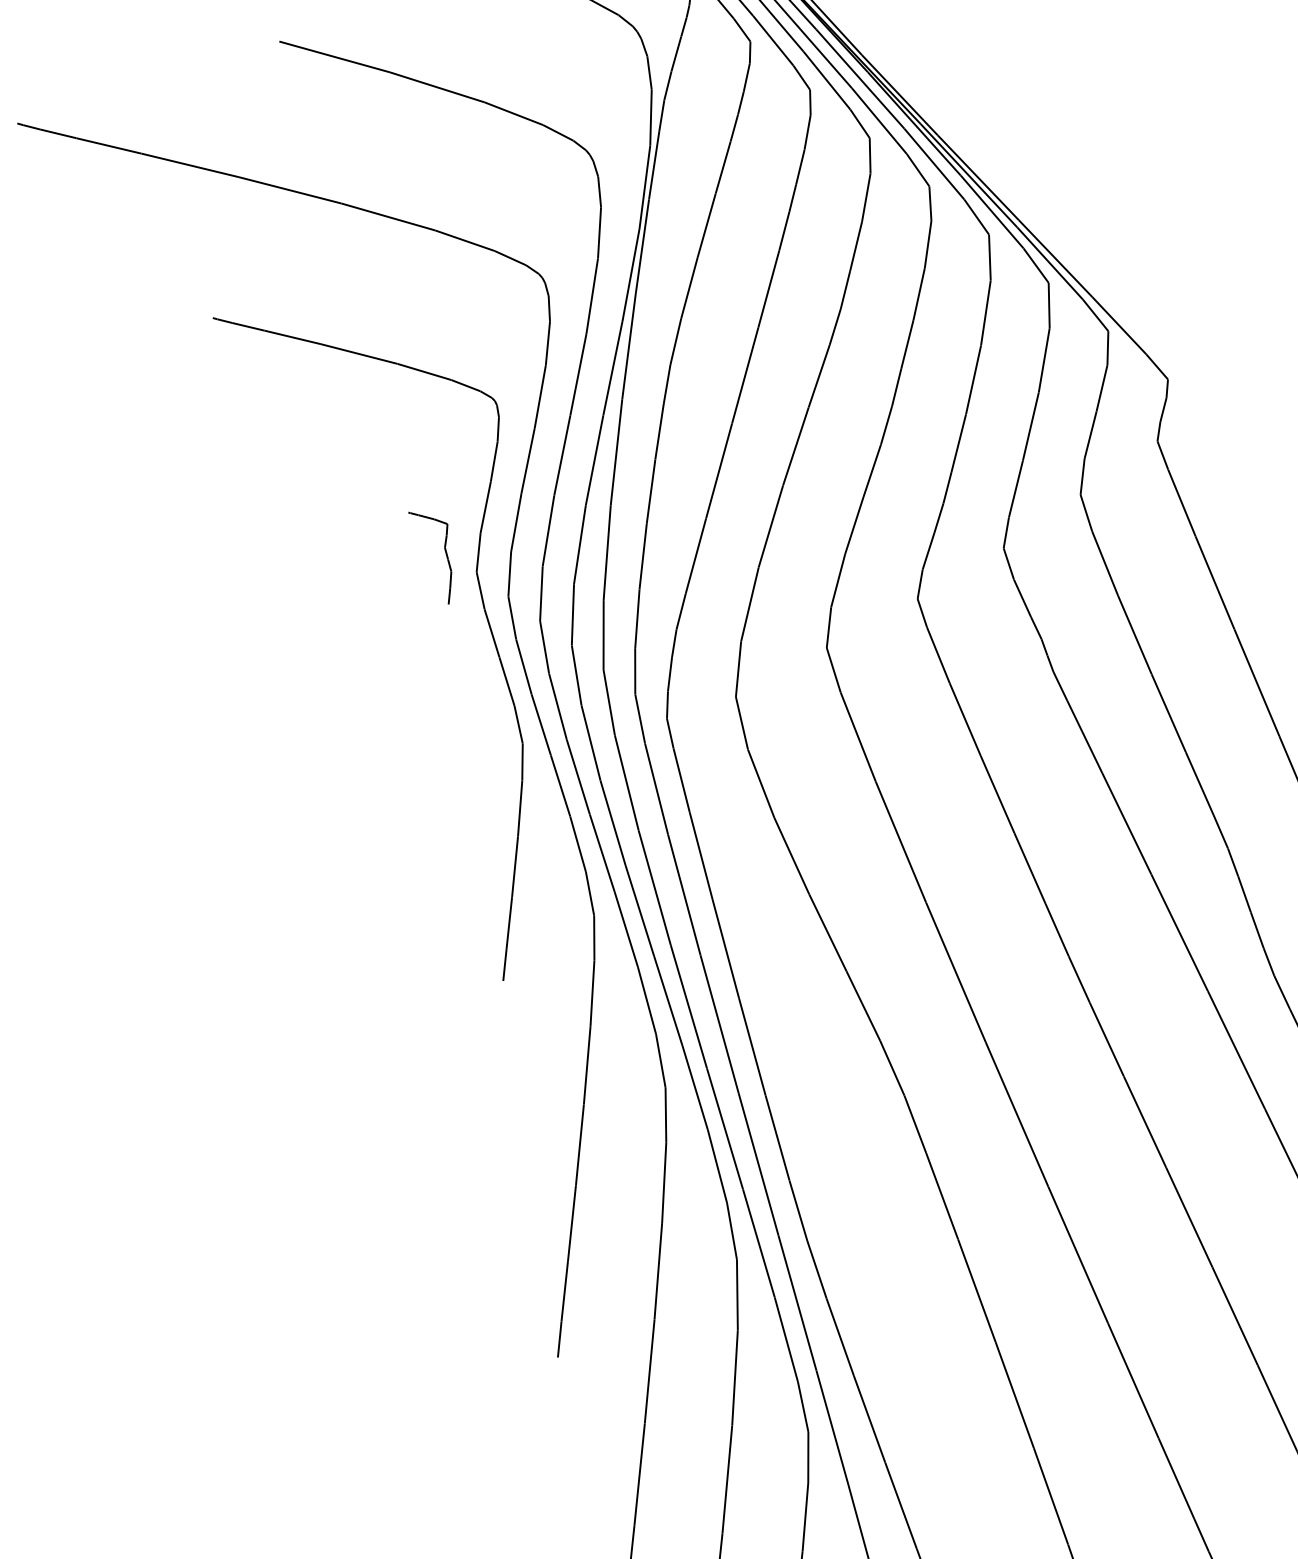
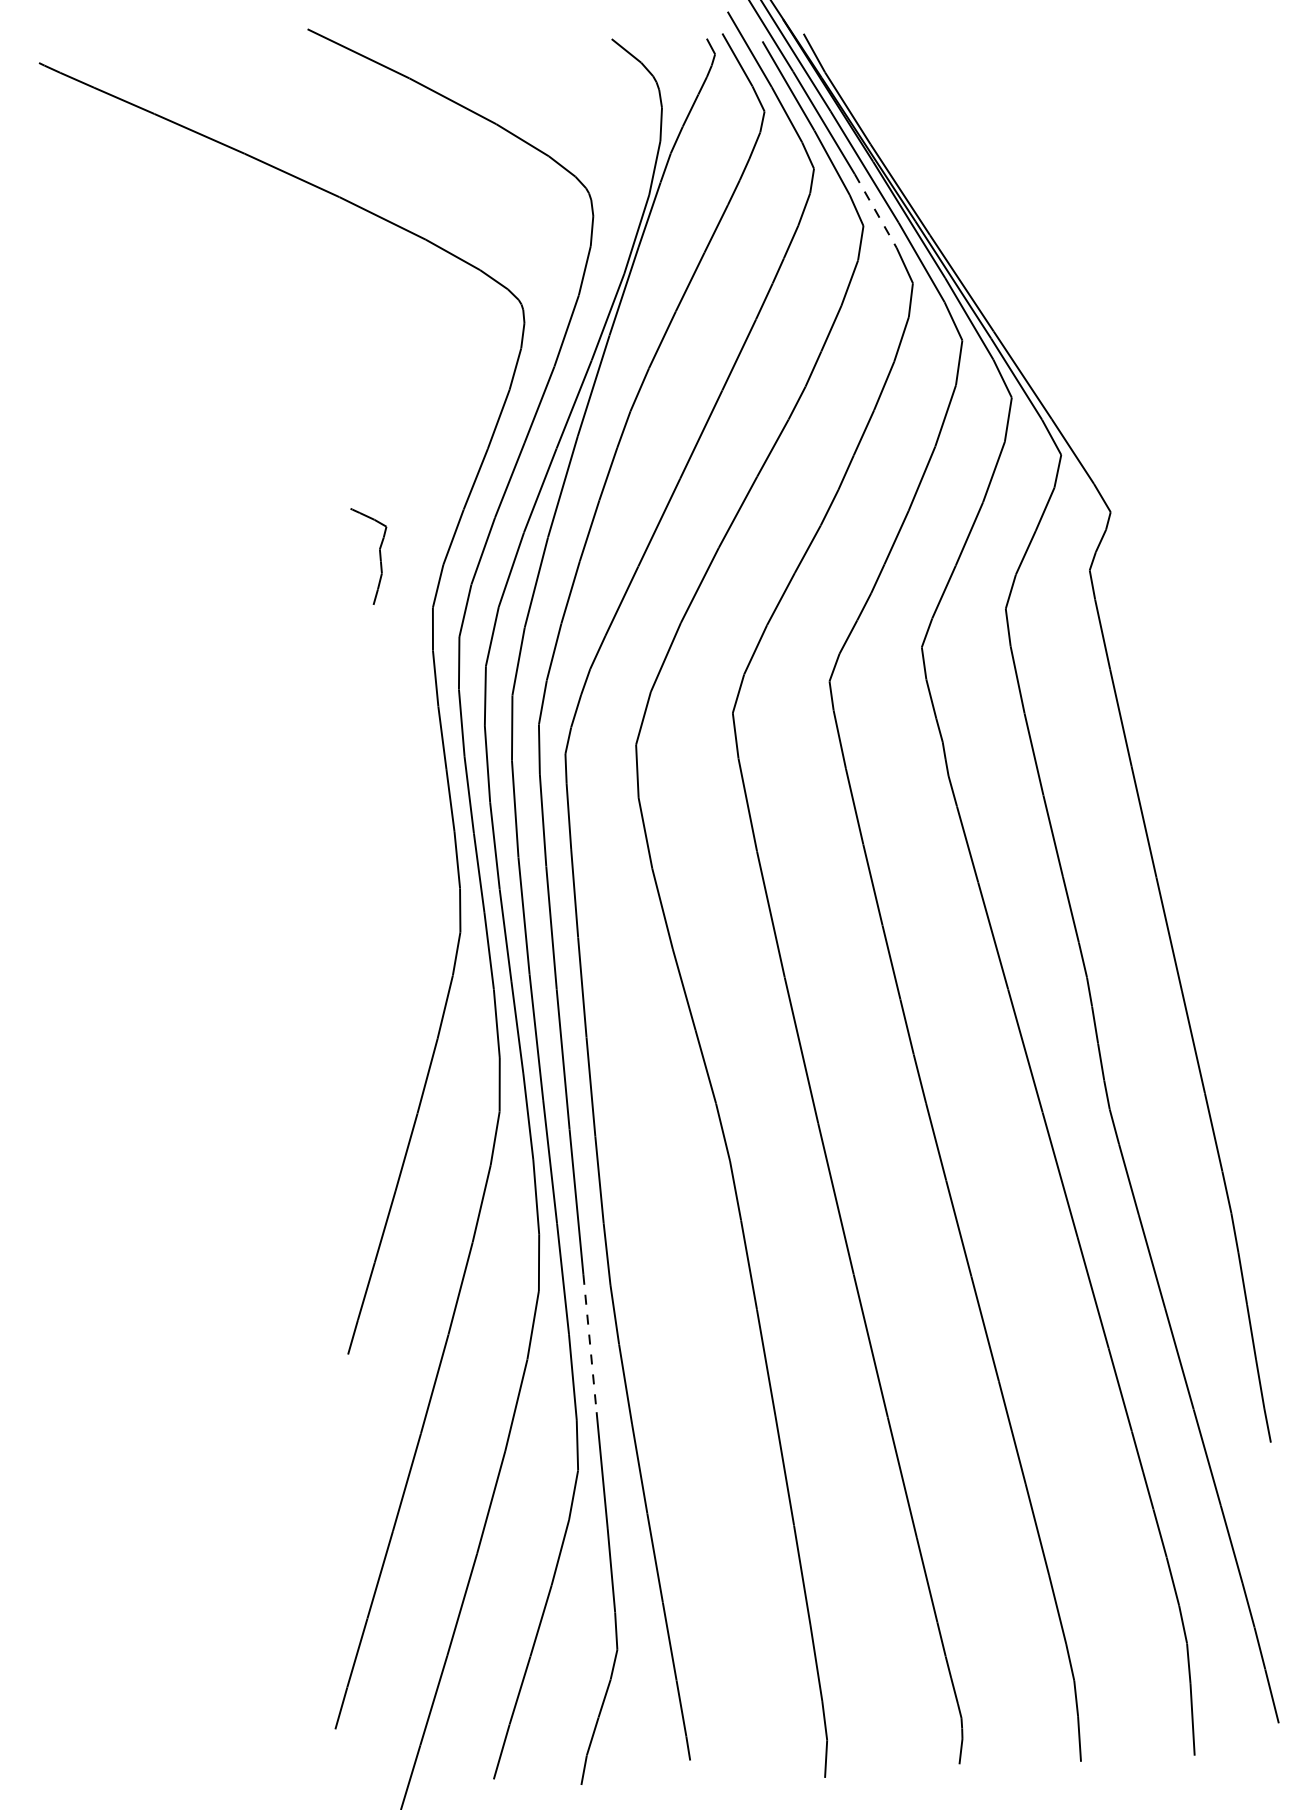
line: (879, 121) -> (875, 211), solid -> dashed
part: (486, 618) -> (407, 625), removed
line: (797, 1302) -> (590, 1343), solid -> dashed

